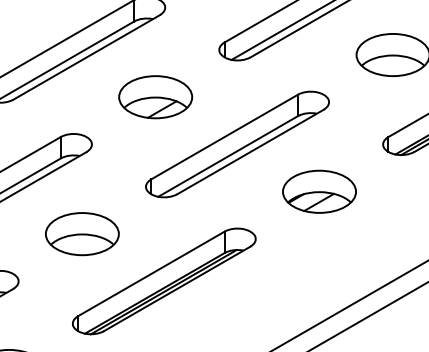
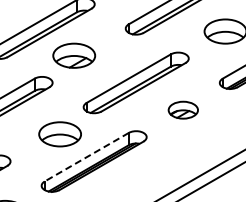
part: (156, 96) -> (74, 55), moved
part: (319, 192) -> (183, 110), size x0.7
part: (81, 234) -> (59, 134), moved
line: (150, 274) -> (86, 157), solid -> dashed

